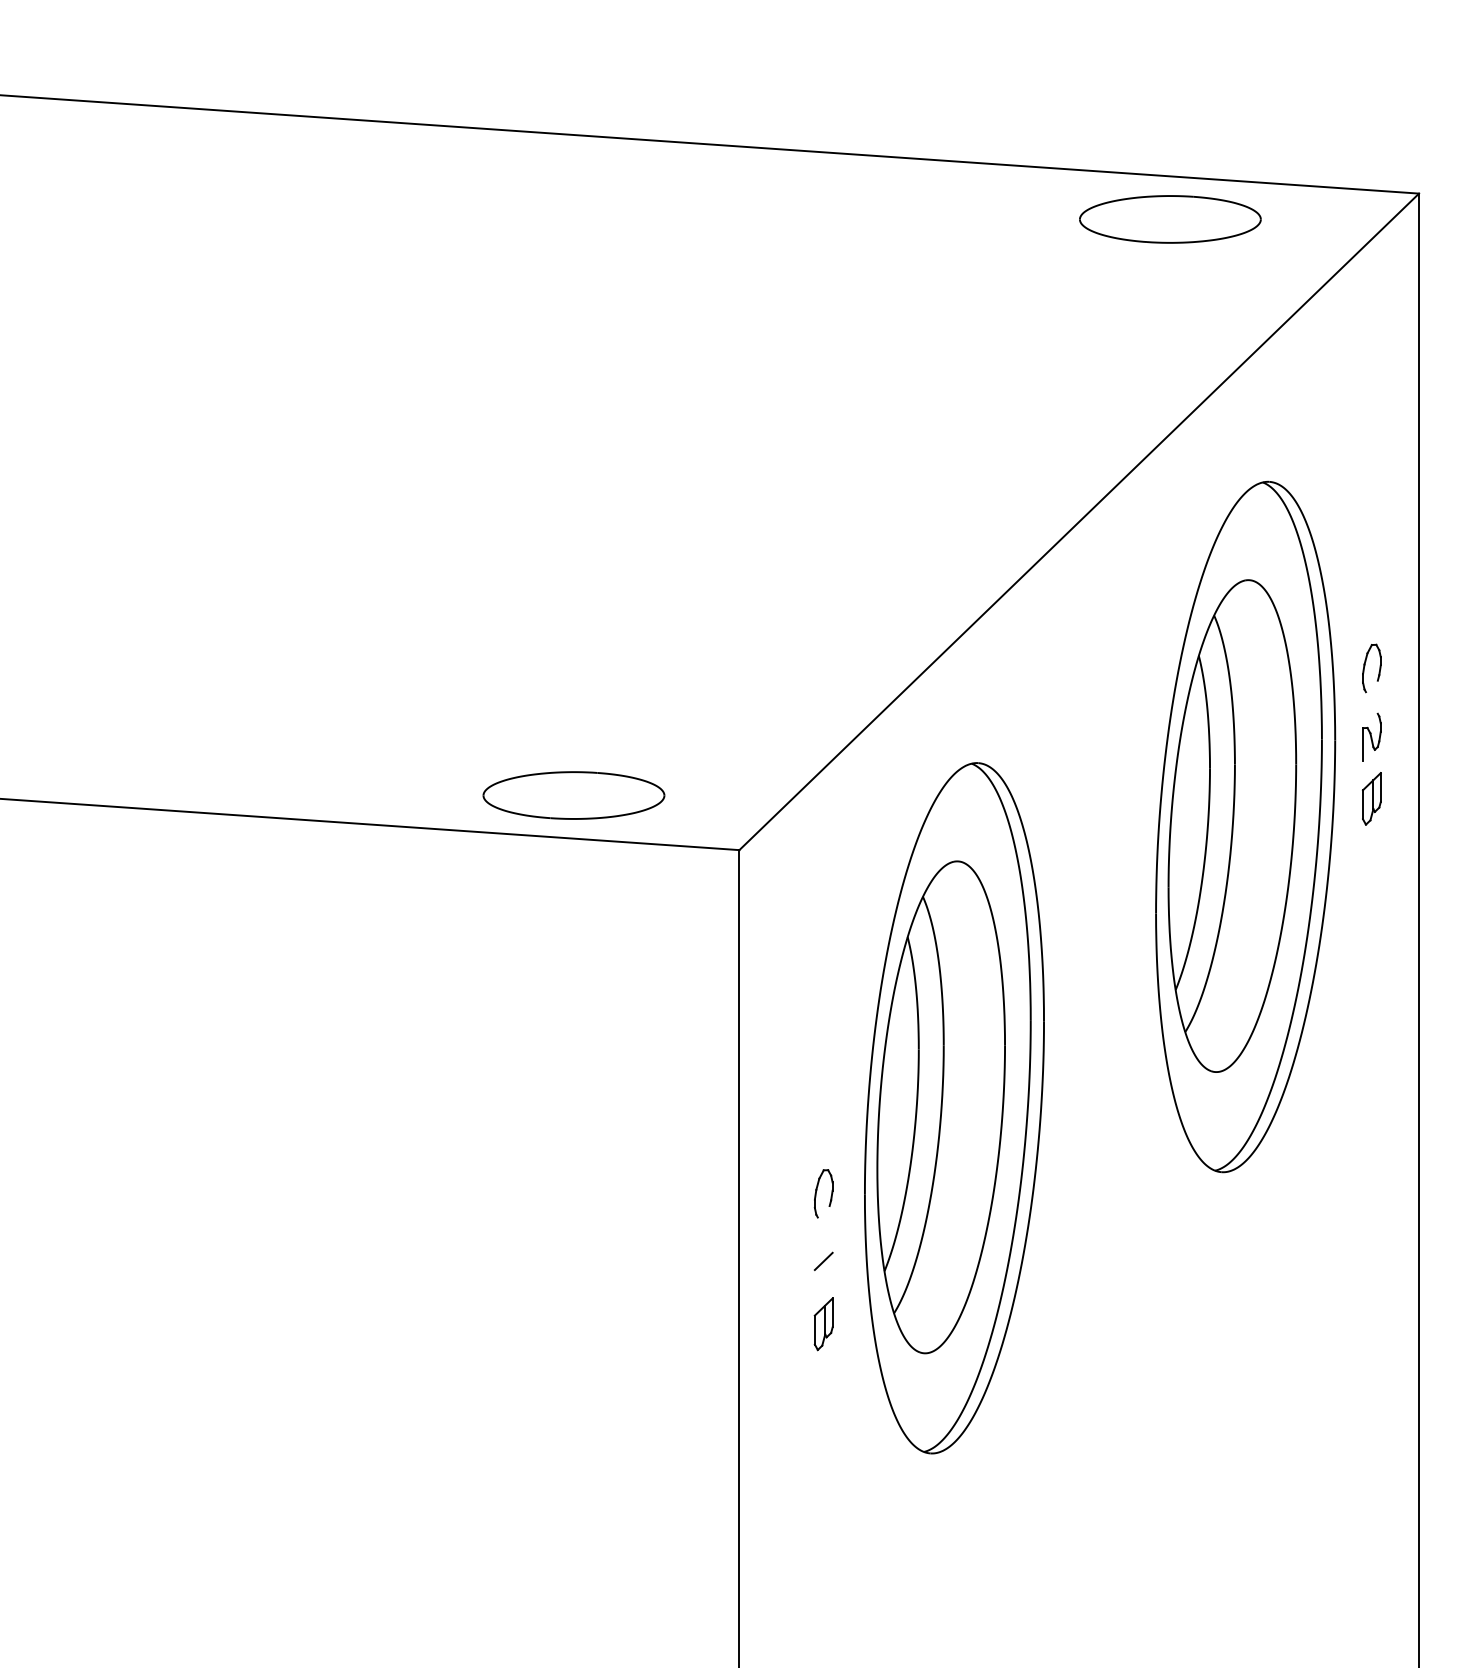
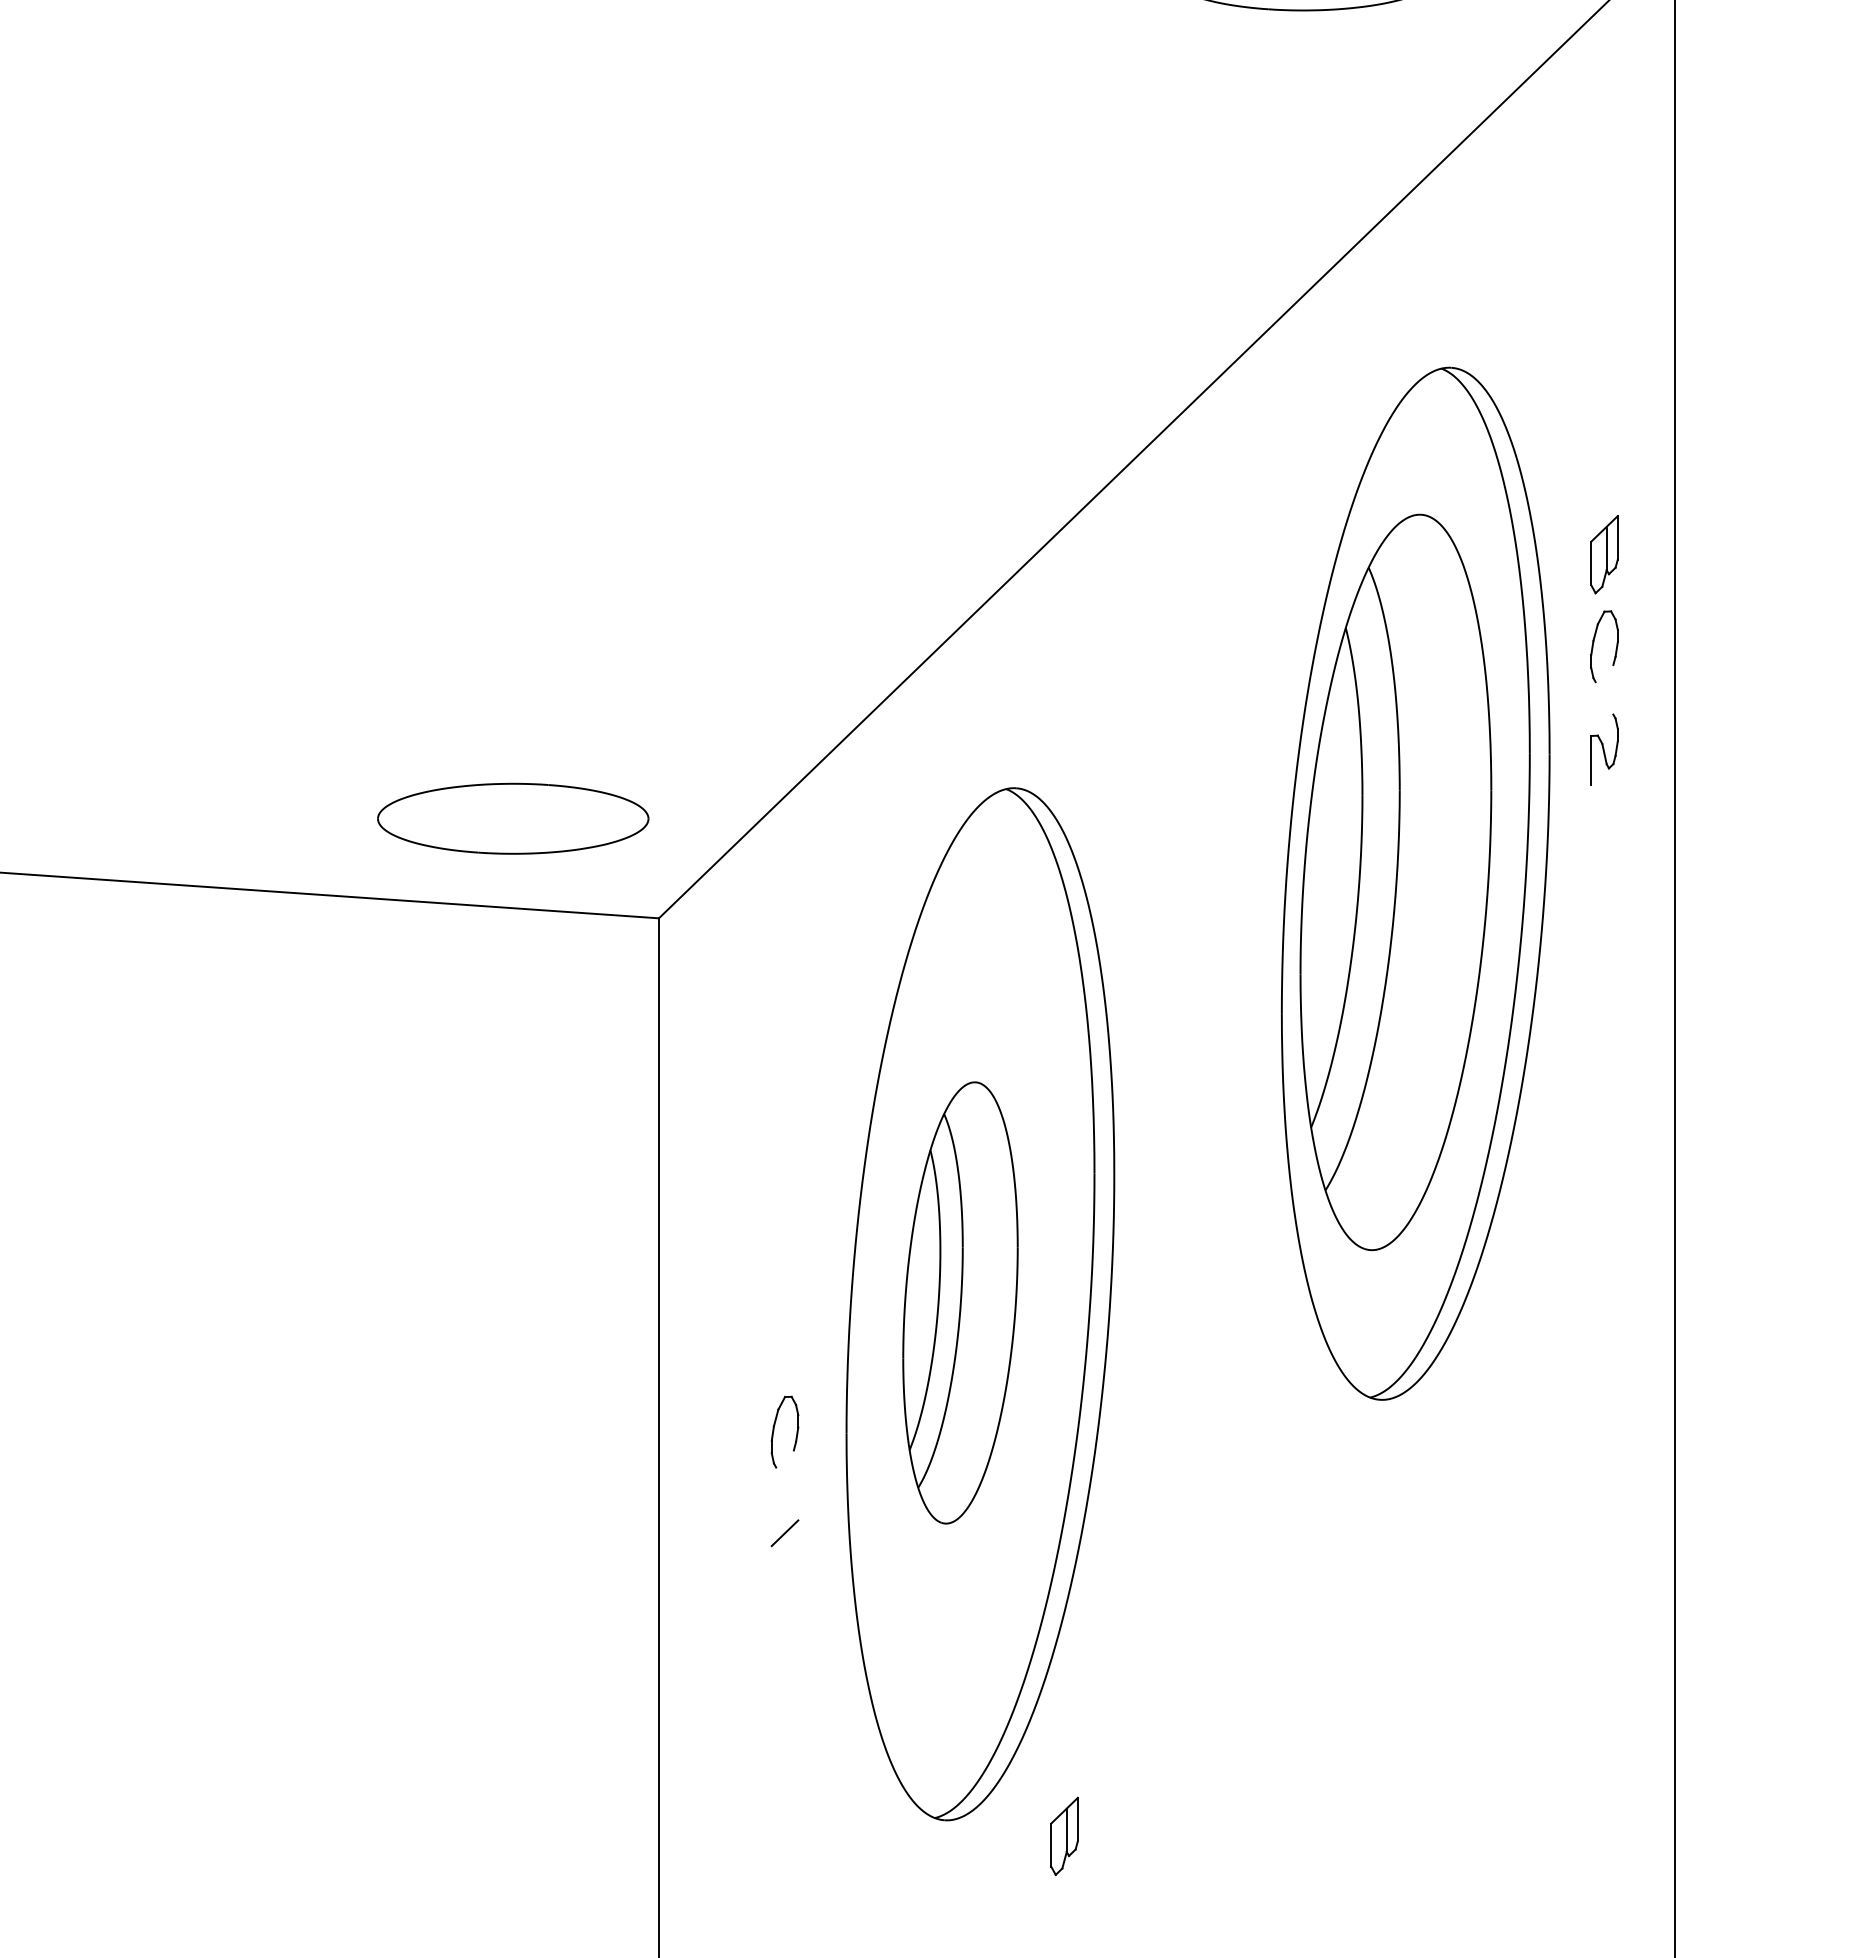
part: (573, 795) -> (512, 818), moved
part: (1371, 798) -> (1603, 554), moved
part: (940, 1107) -> (959, 1303), size x0.6
part: (823, 1324) -> (1064, 1836), moved

